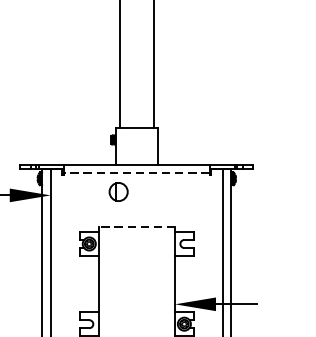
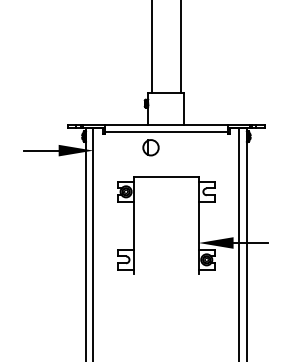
line: (136, 174) -> (166, 132), dashed -> solid
line: (135, 227) -> (165, 177), dashed -> solid

